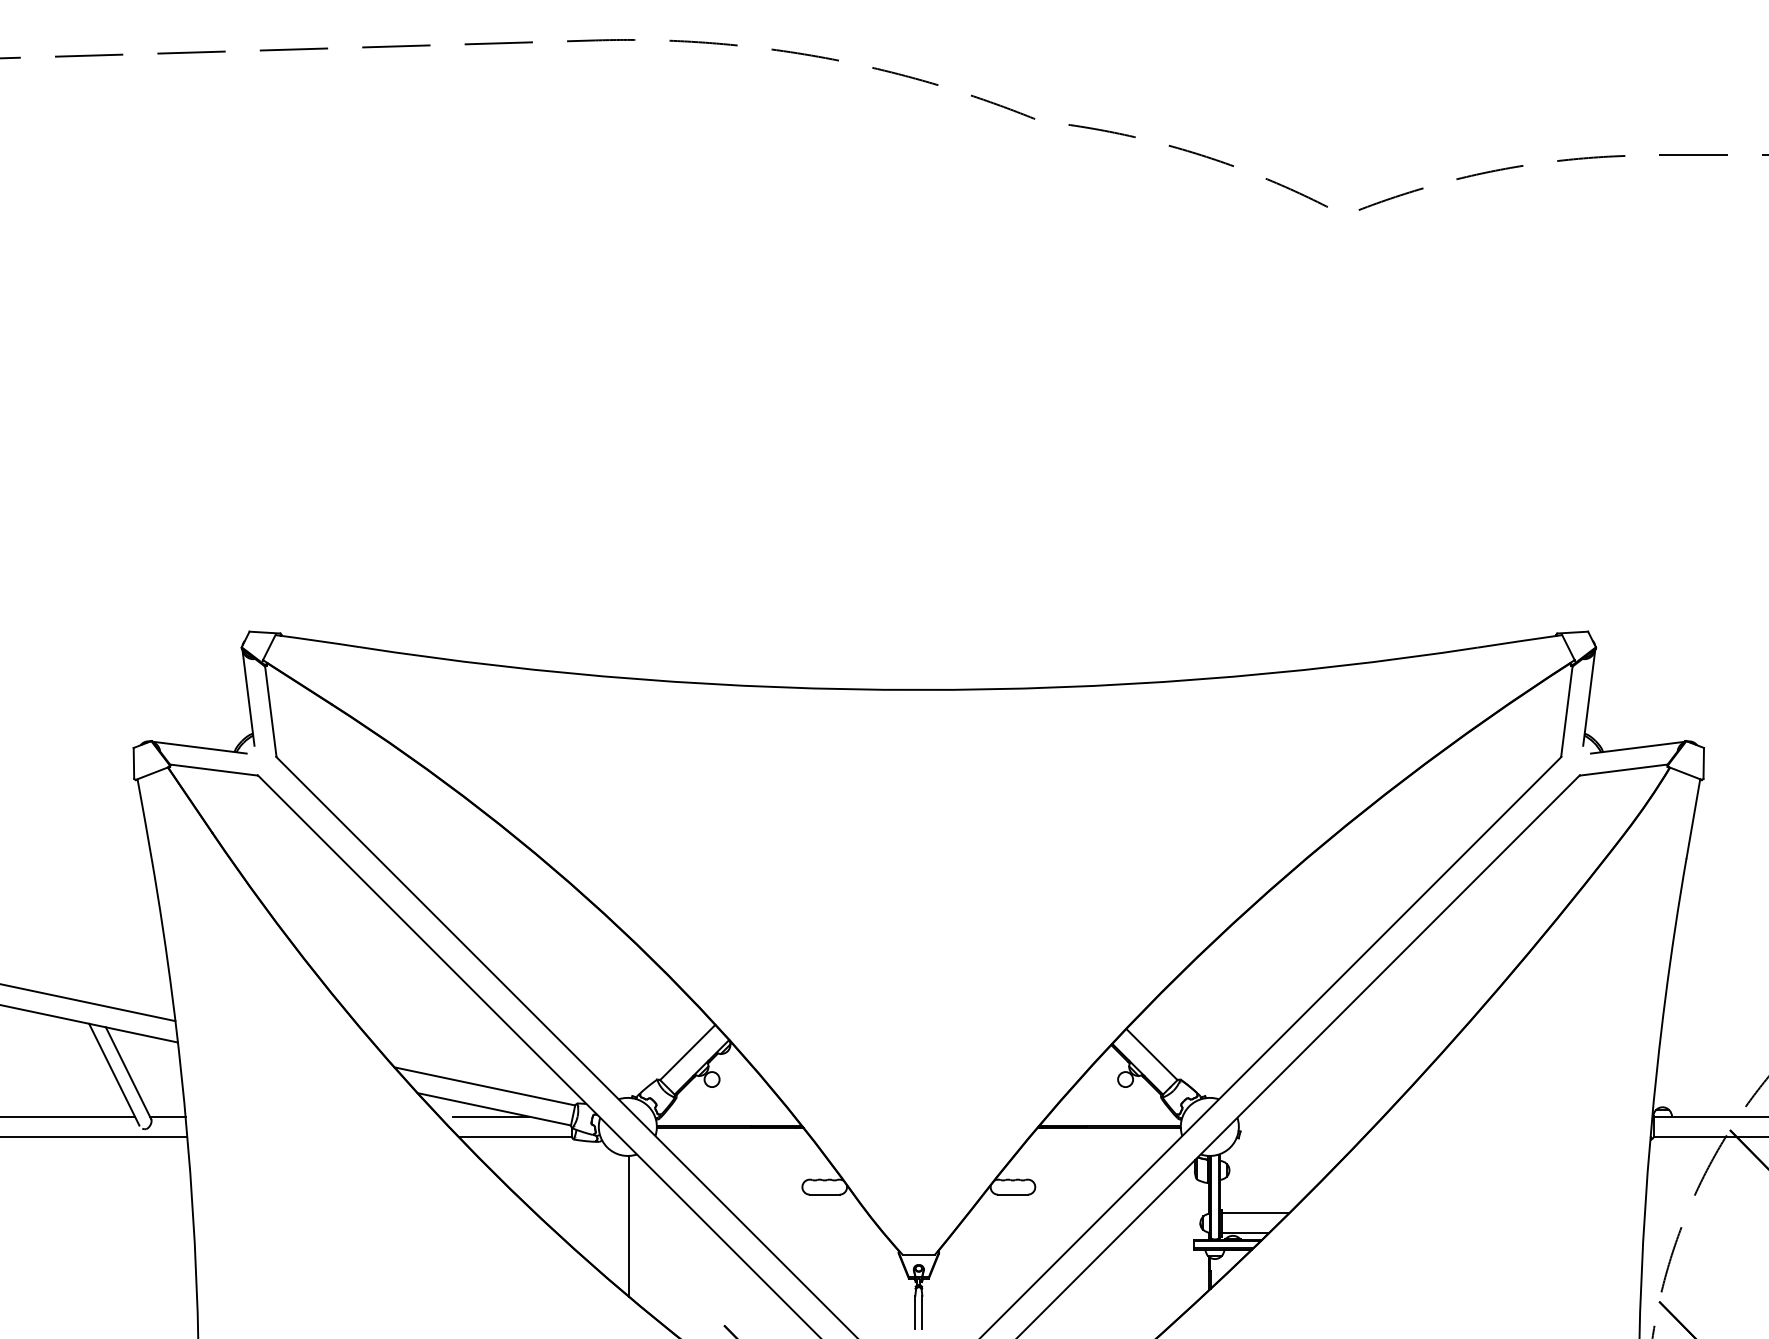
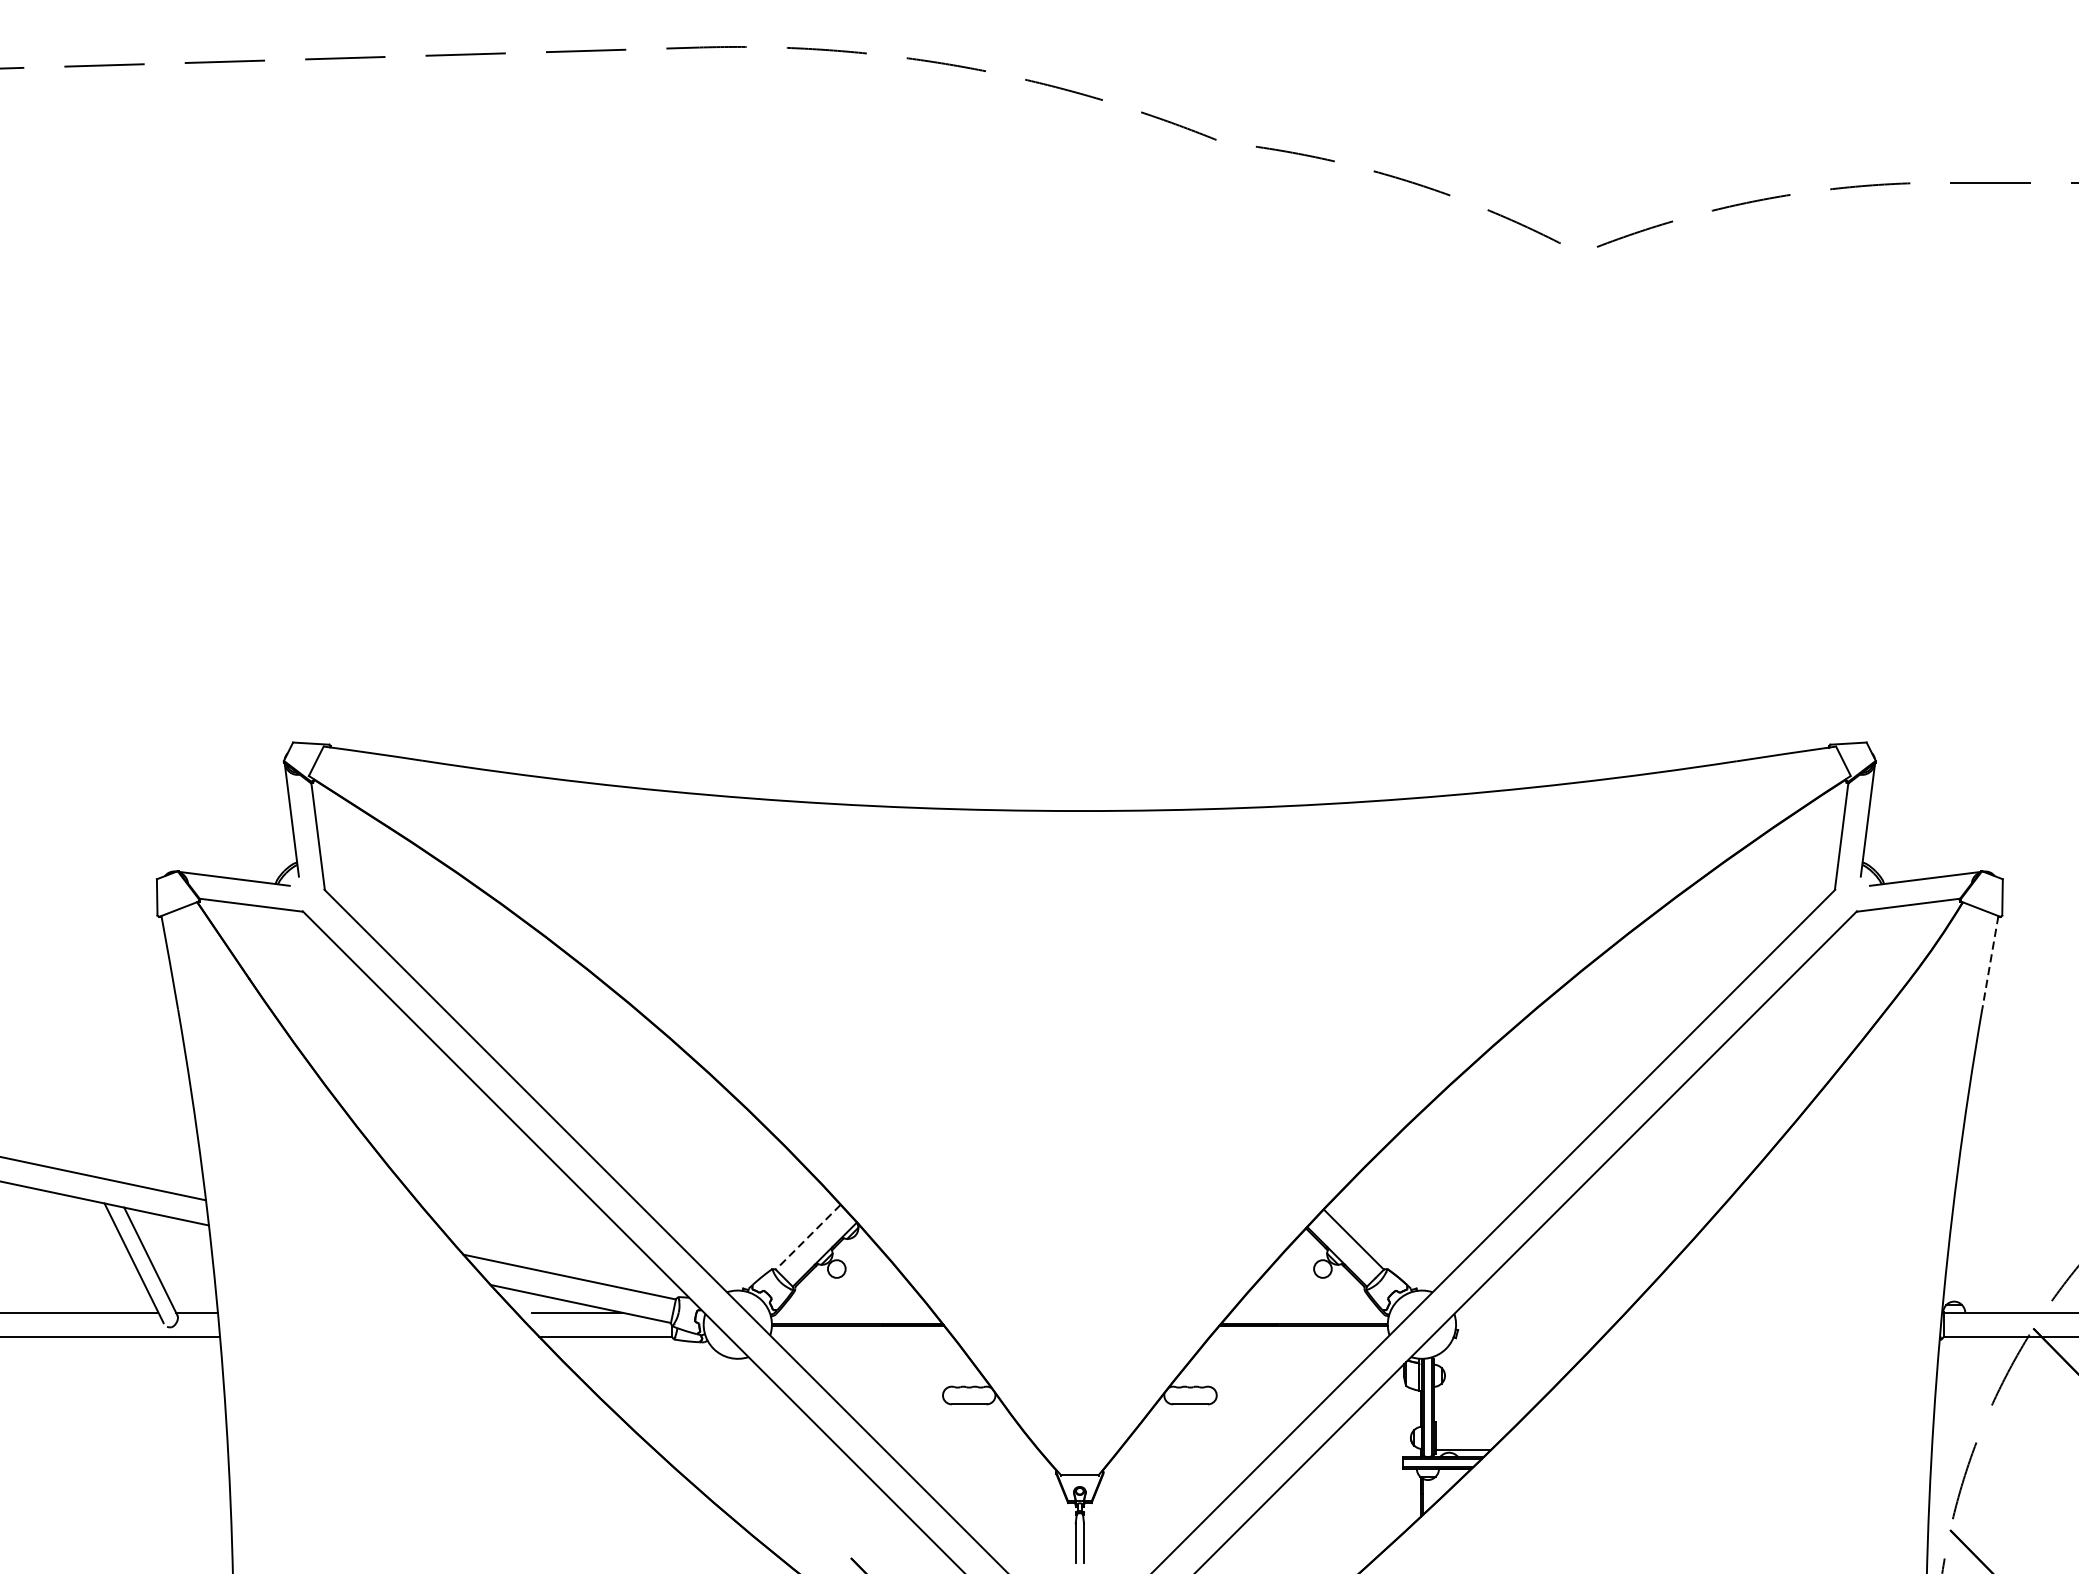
line: (1693, 819) -> (1990, 963), solid -> dashed
line: (687, 1052) -> (807, 1237), solid -> dashed
line: (1255, 1212) -> (1475, 1425), removed
line: (628, 1225) -> (738, 1440), removed

